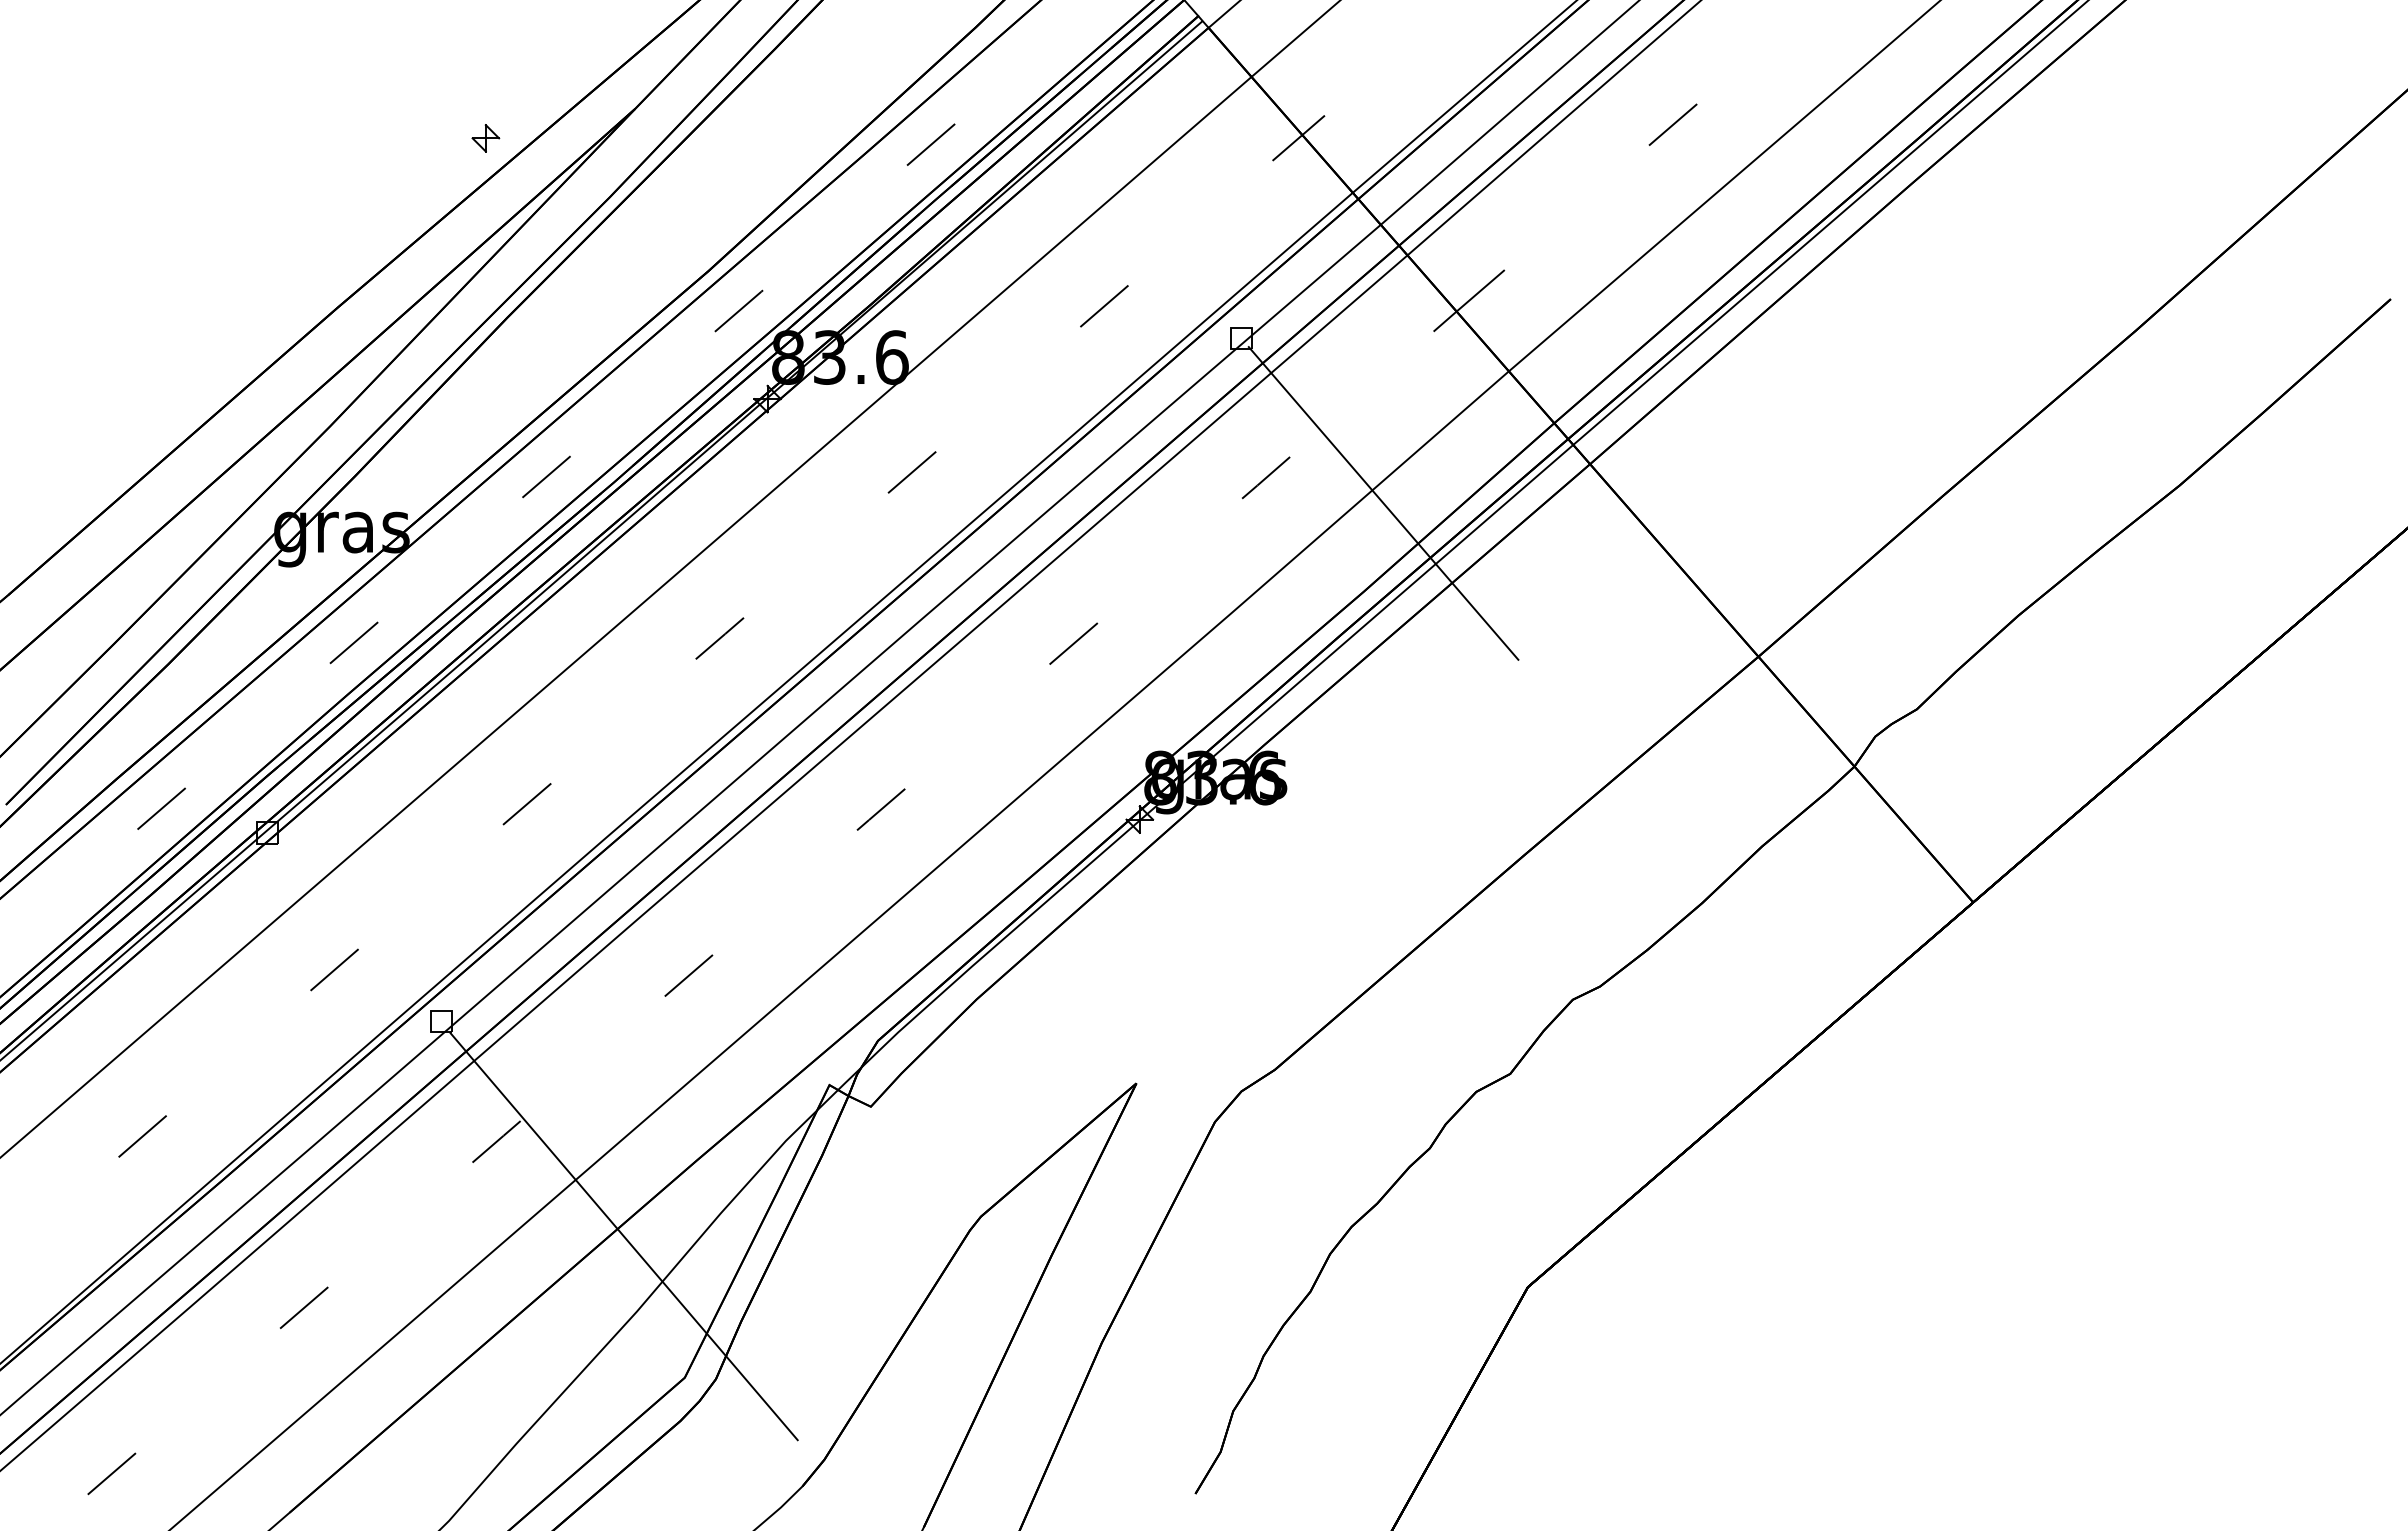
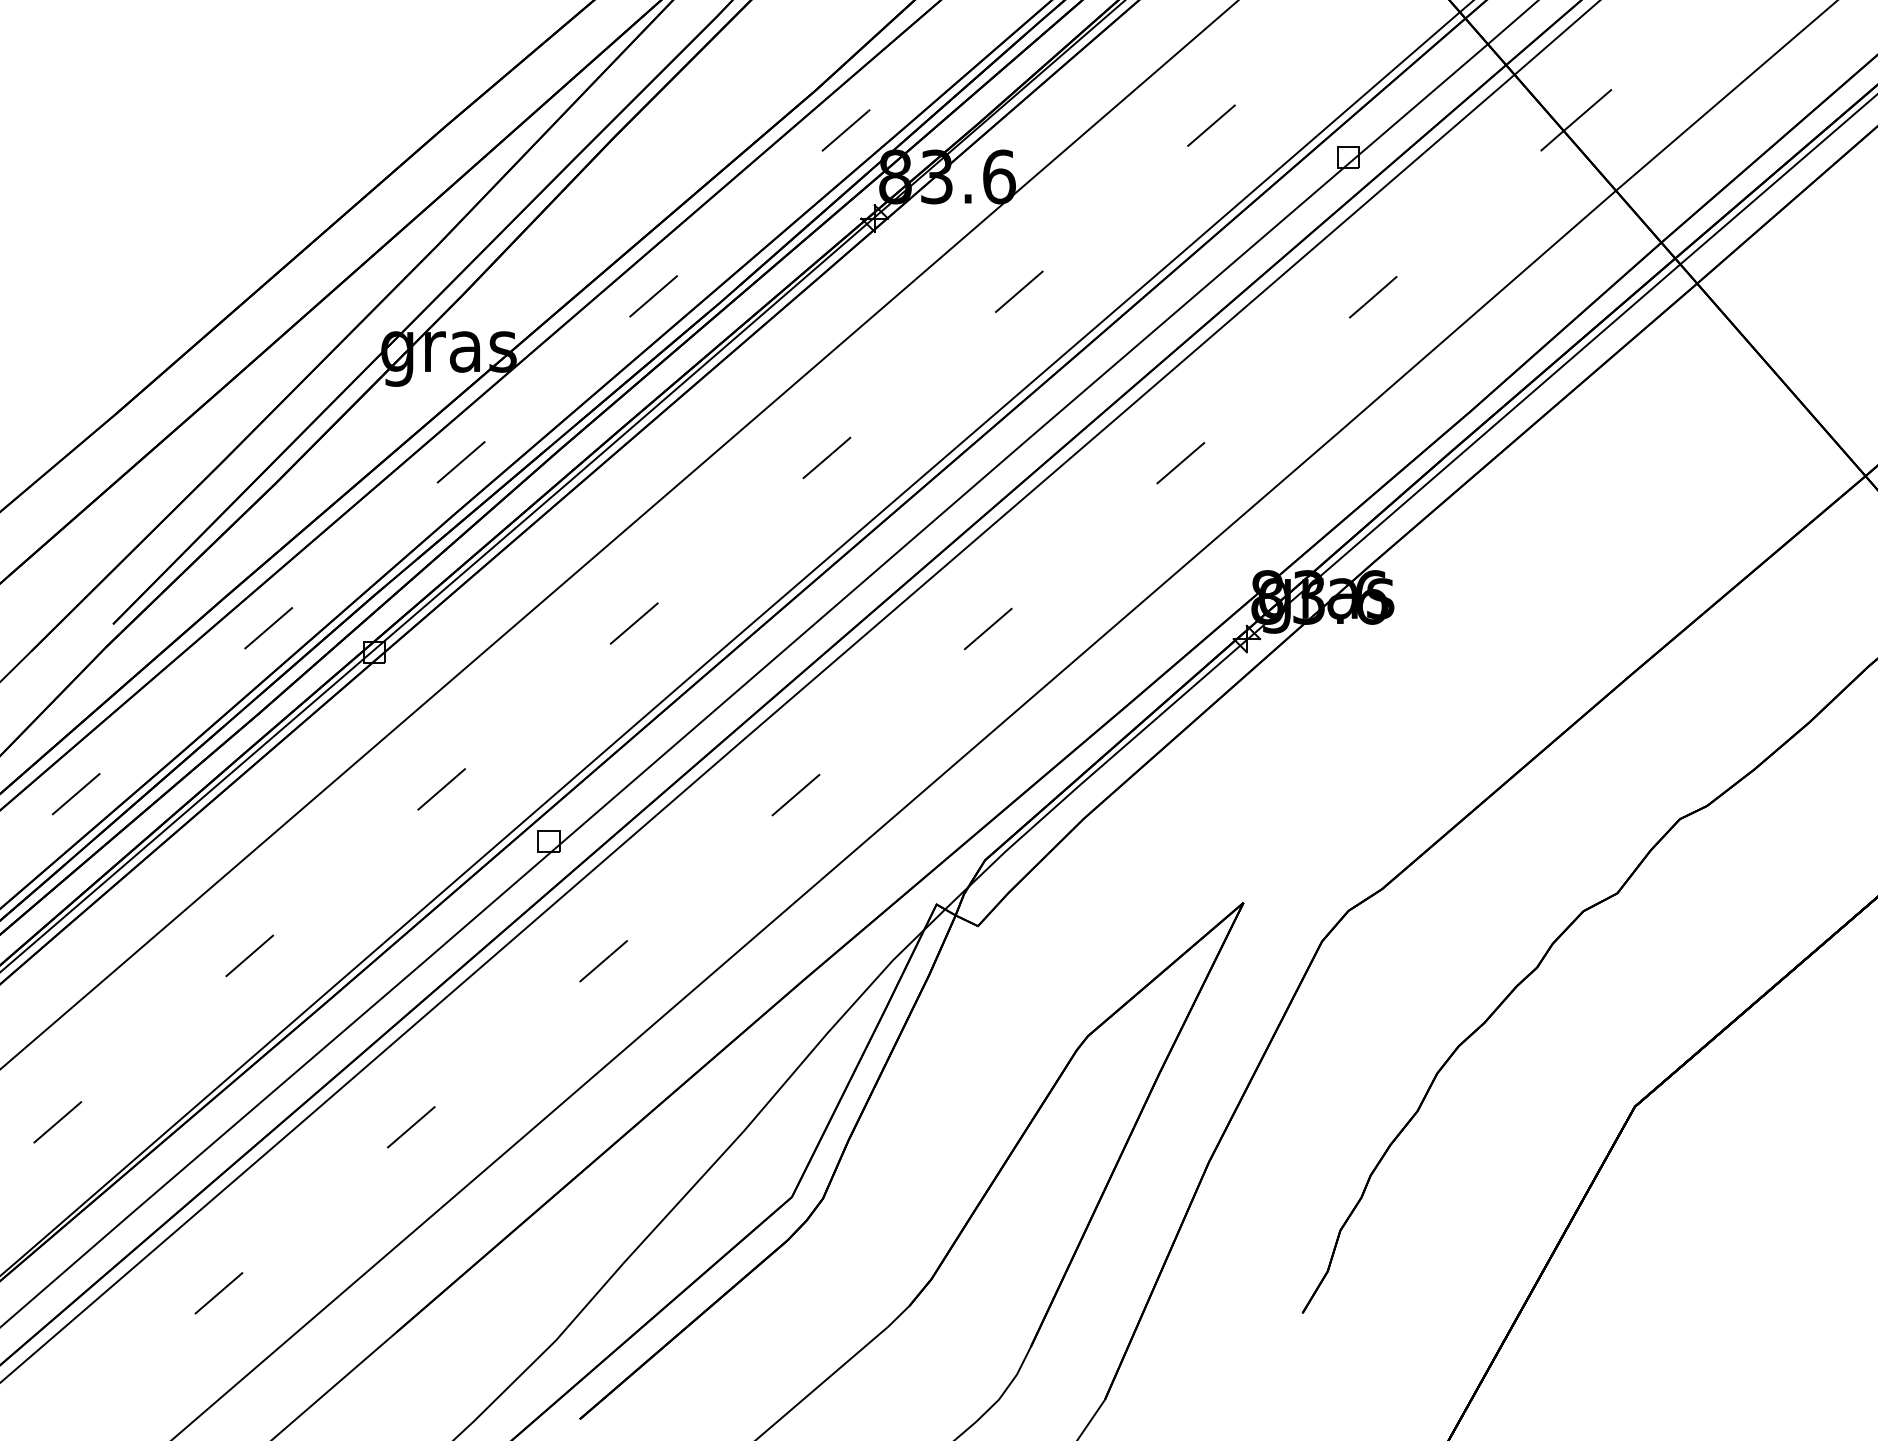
line: (1383, 503) -> (1490, 322), removed
line: (623, 1236) -> (730, 1055), removed

